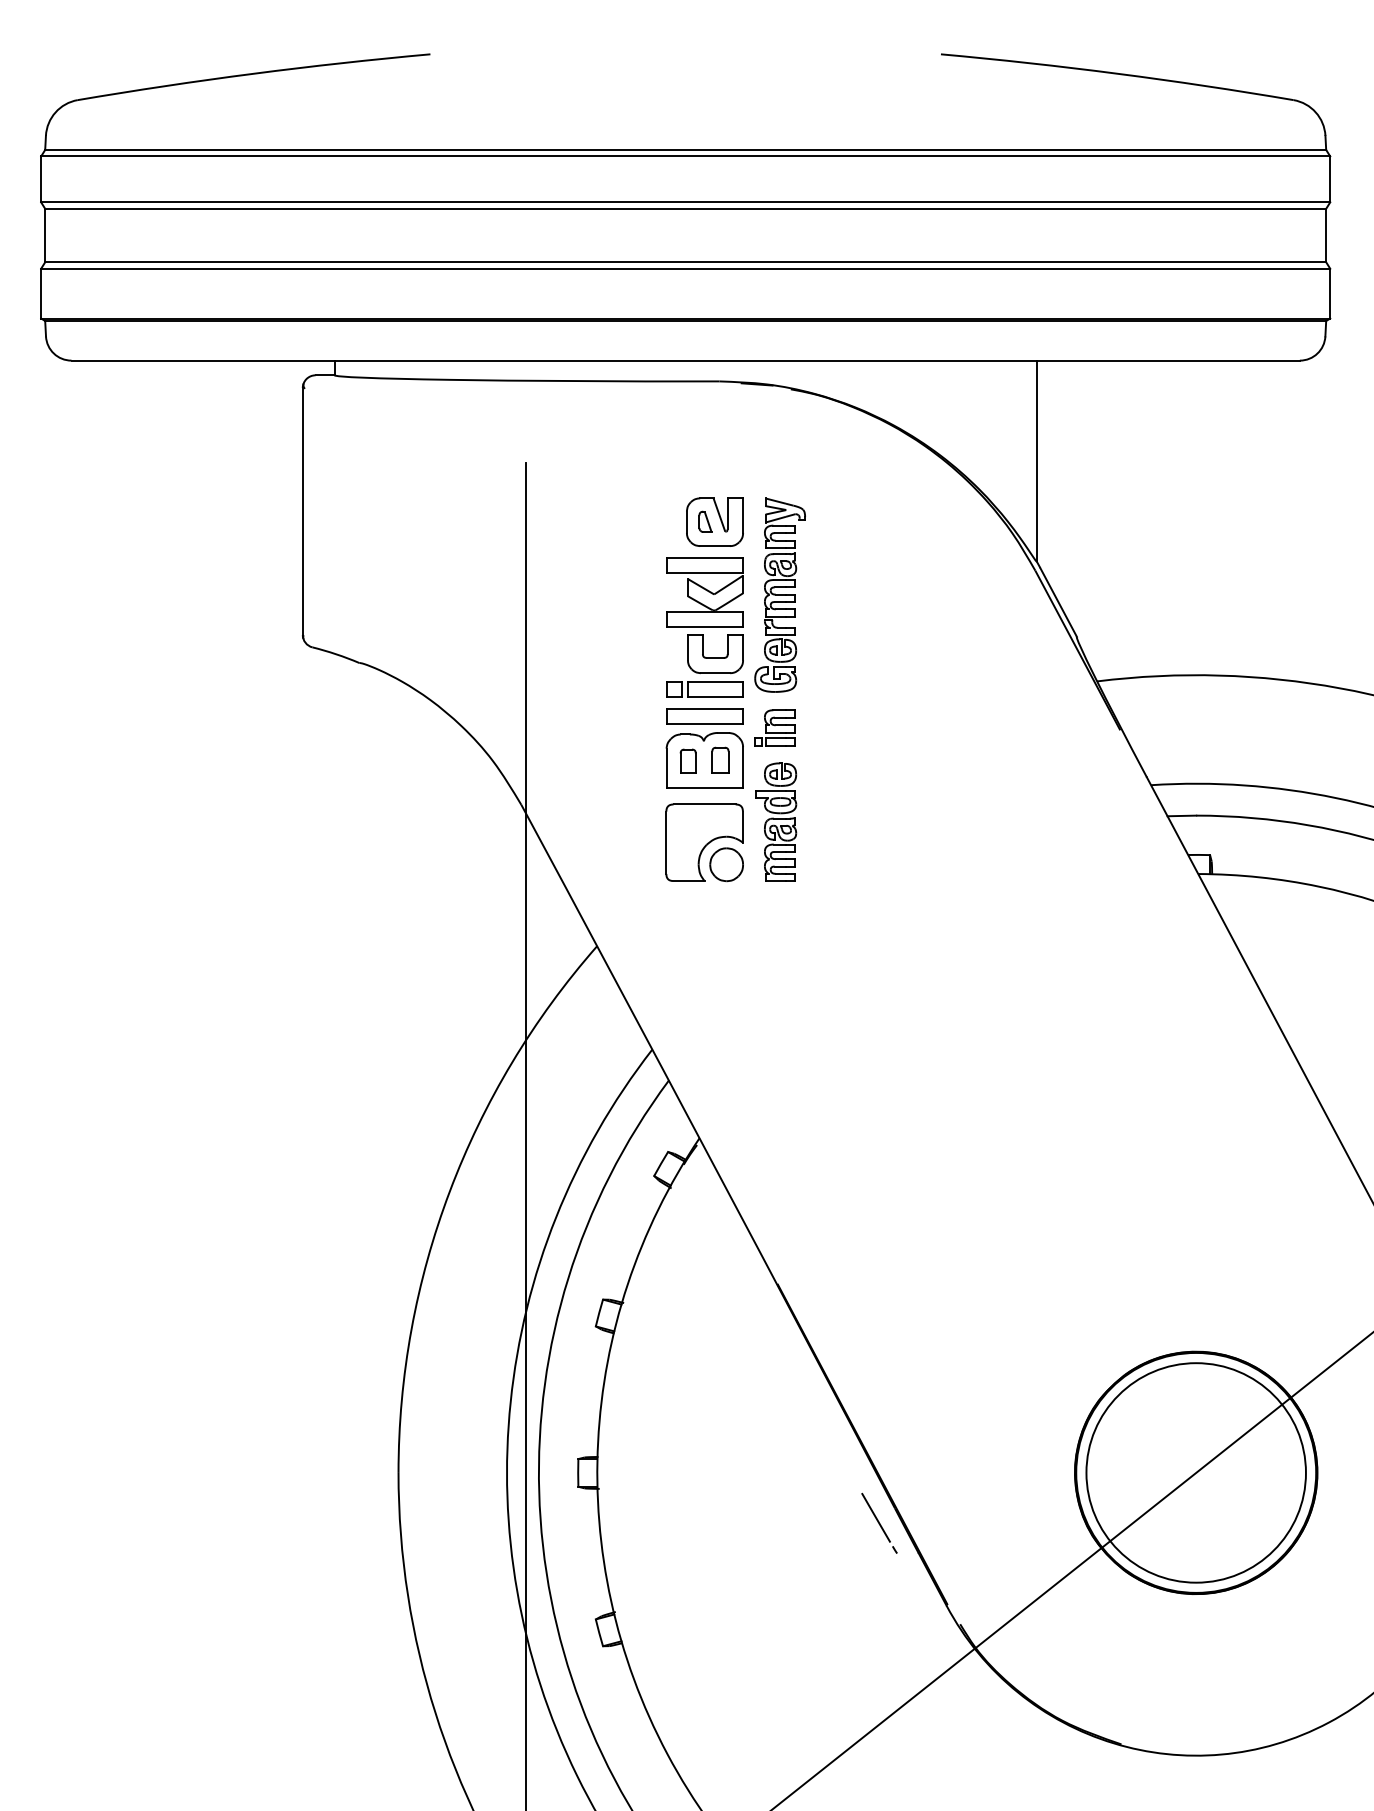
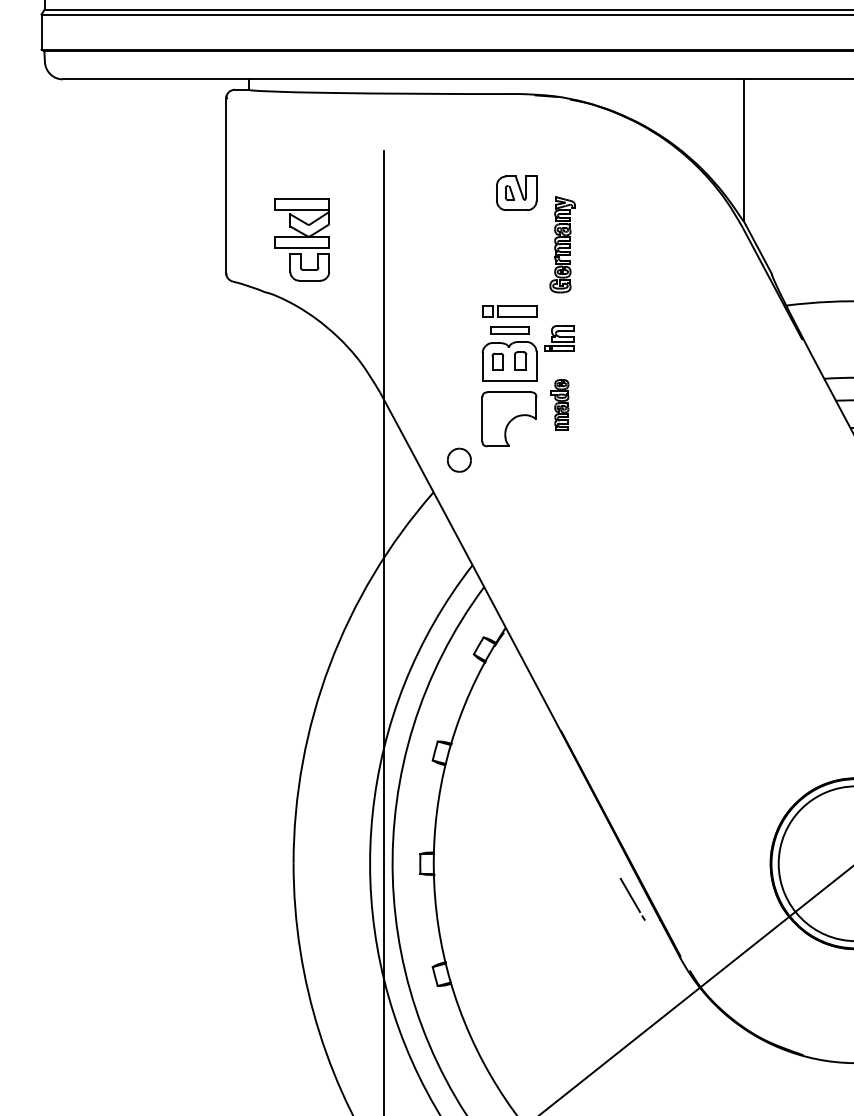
part: (779, 594) -> (562, 244), size x0.7
part: (704, 615) -> (302, 240), moved
part: (704, 716) -> (509, 330), size x0.7
part: (776, 821) -> (560, 404), size x0.6
part: (726, 864) -> (459, 460), moved

